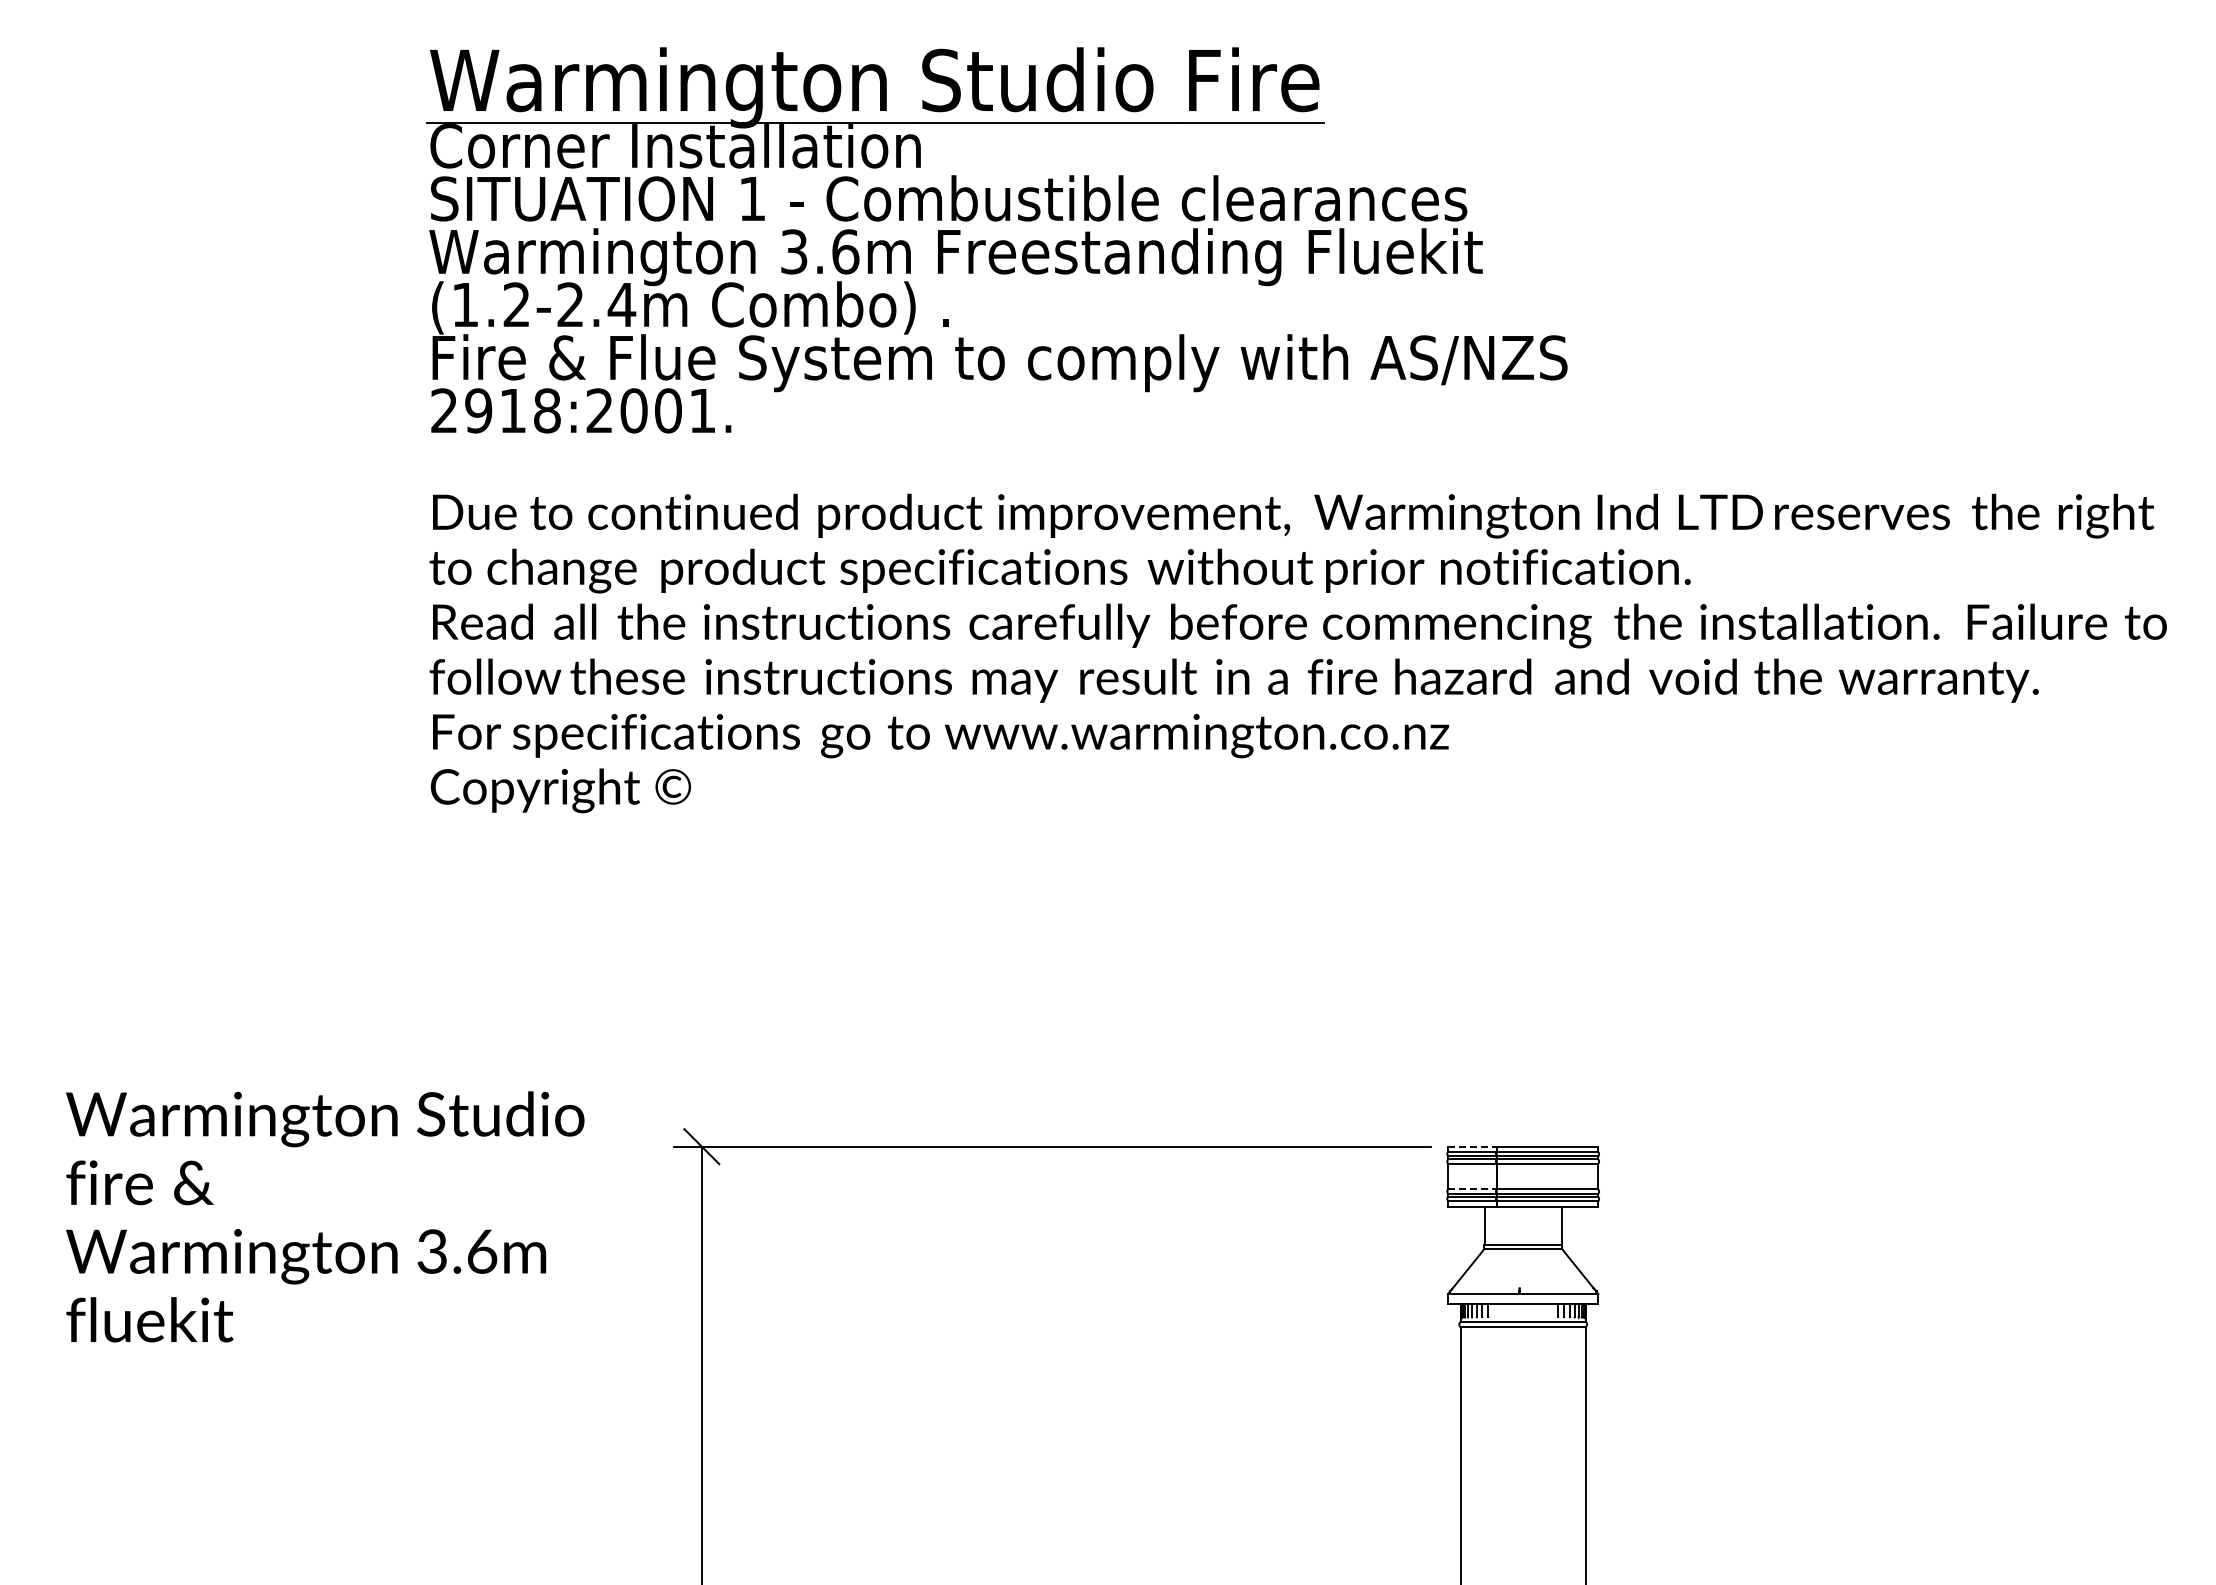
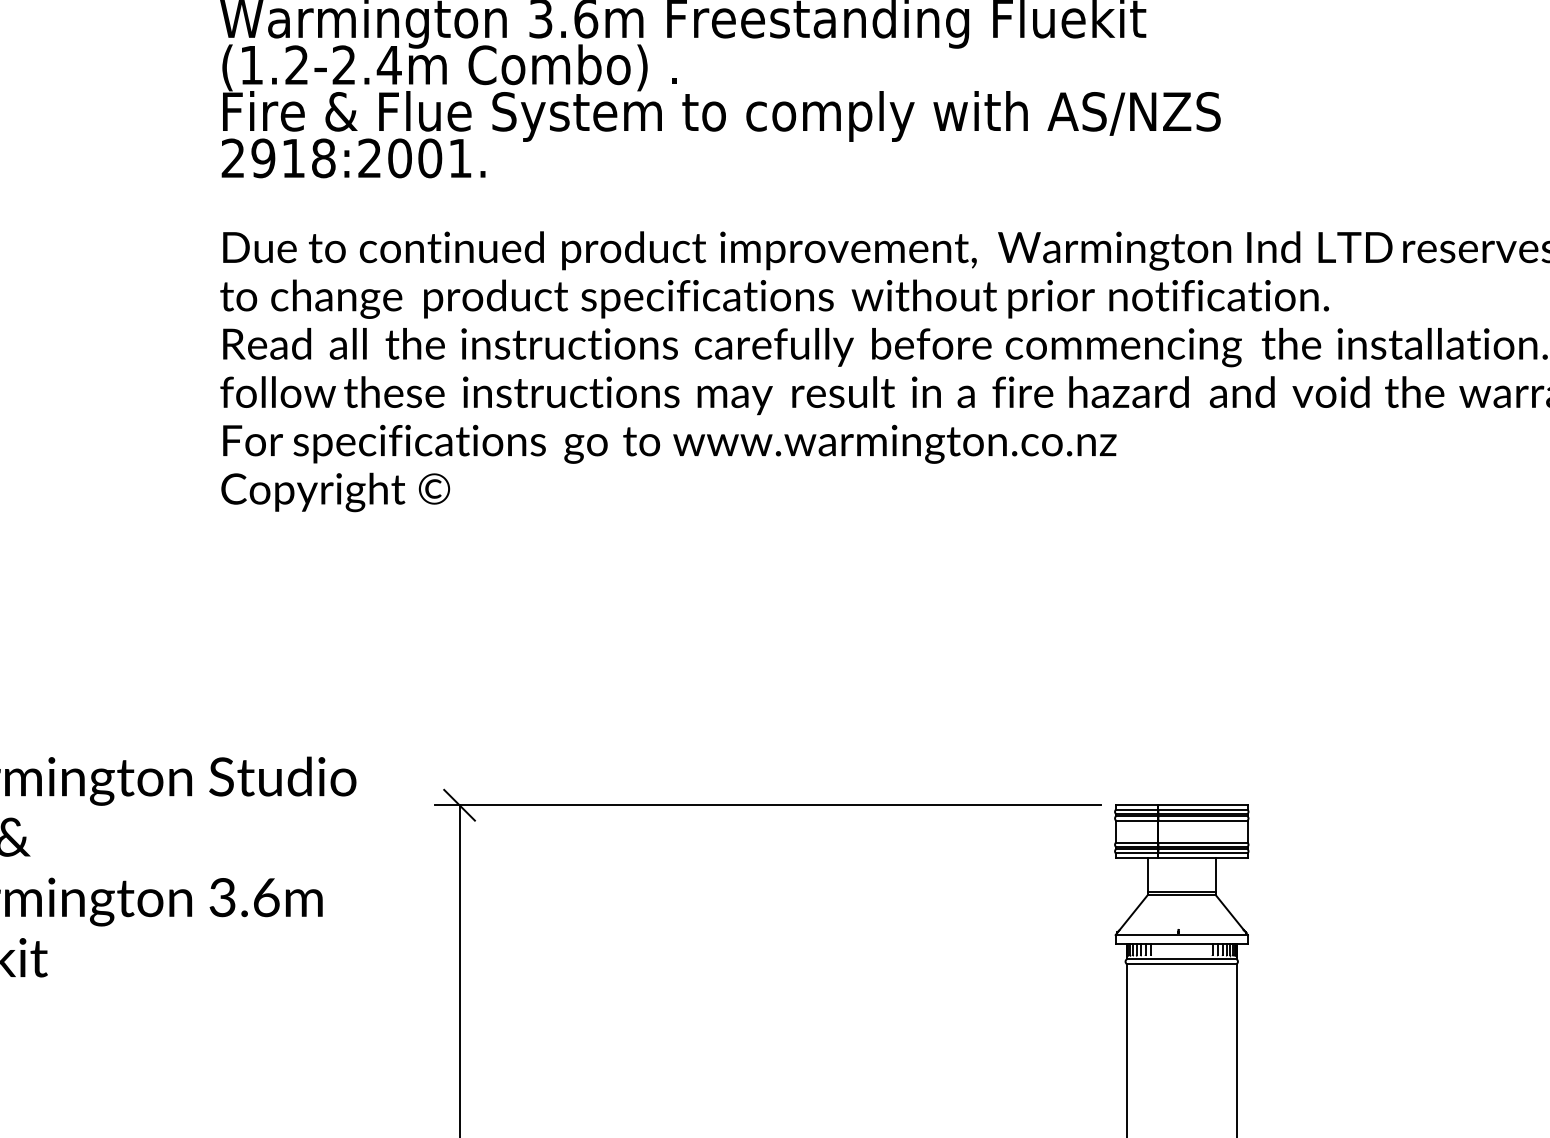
line: (1472, 1146) -> (1137, 805), dashed -> solid
line: (1472, 1189) -> (1137, 842), dashed -> solid

